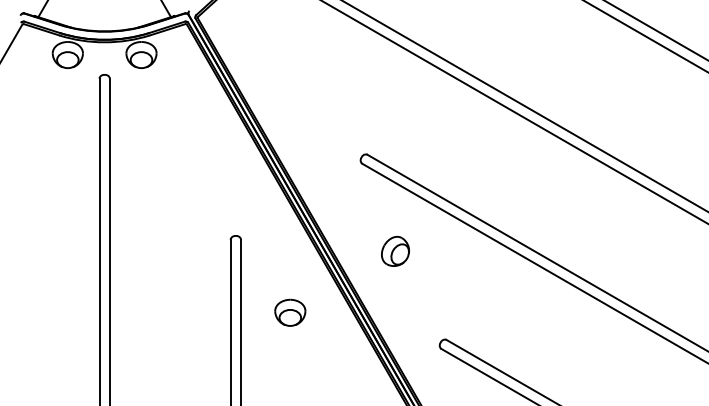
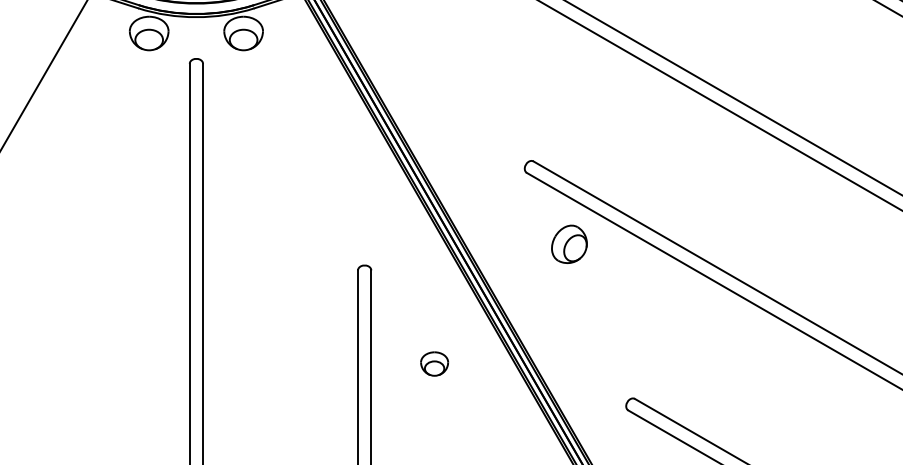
part: (395, 250) -> (569, 243), moved
part: (290, 312) -> (434, 363), size x0.7

